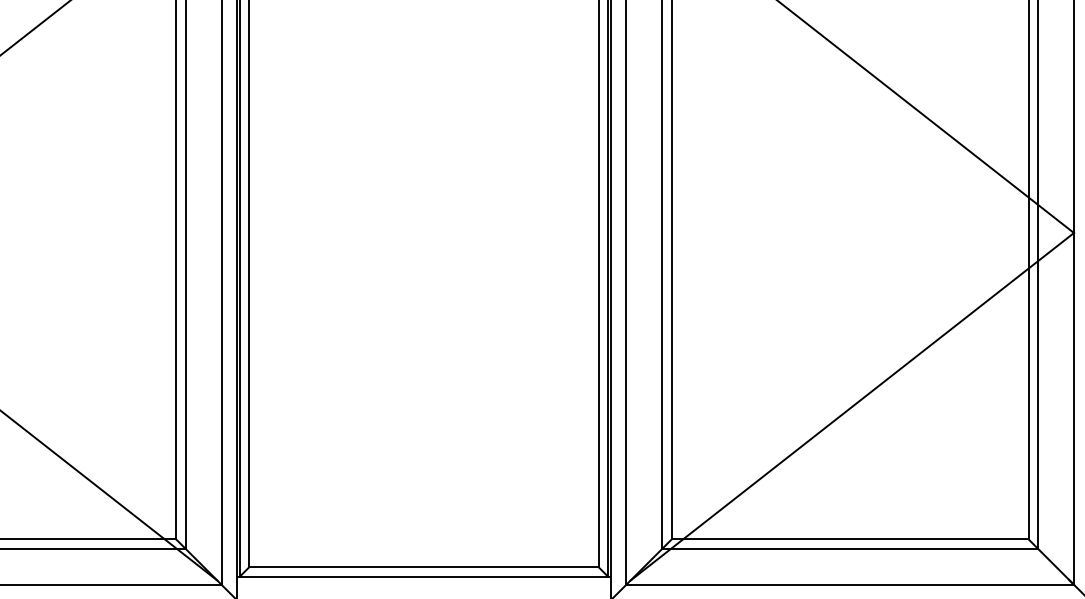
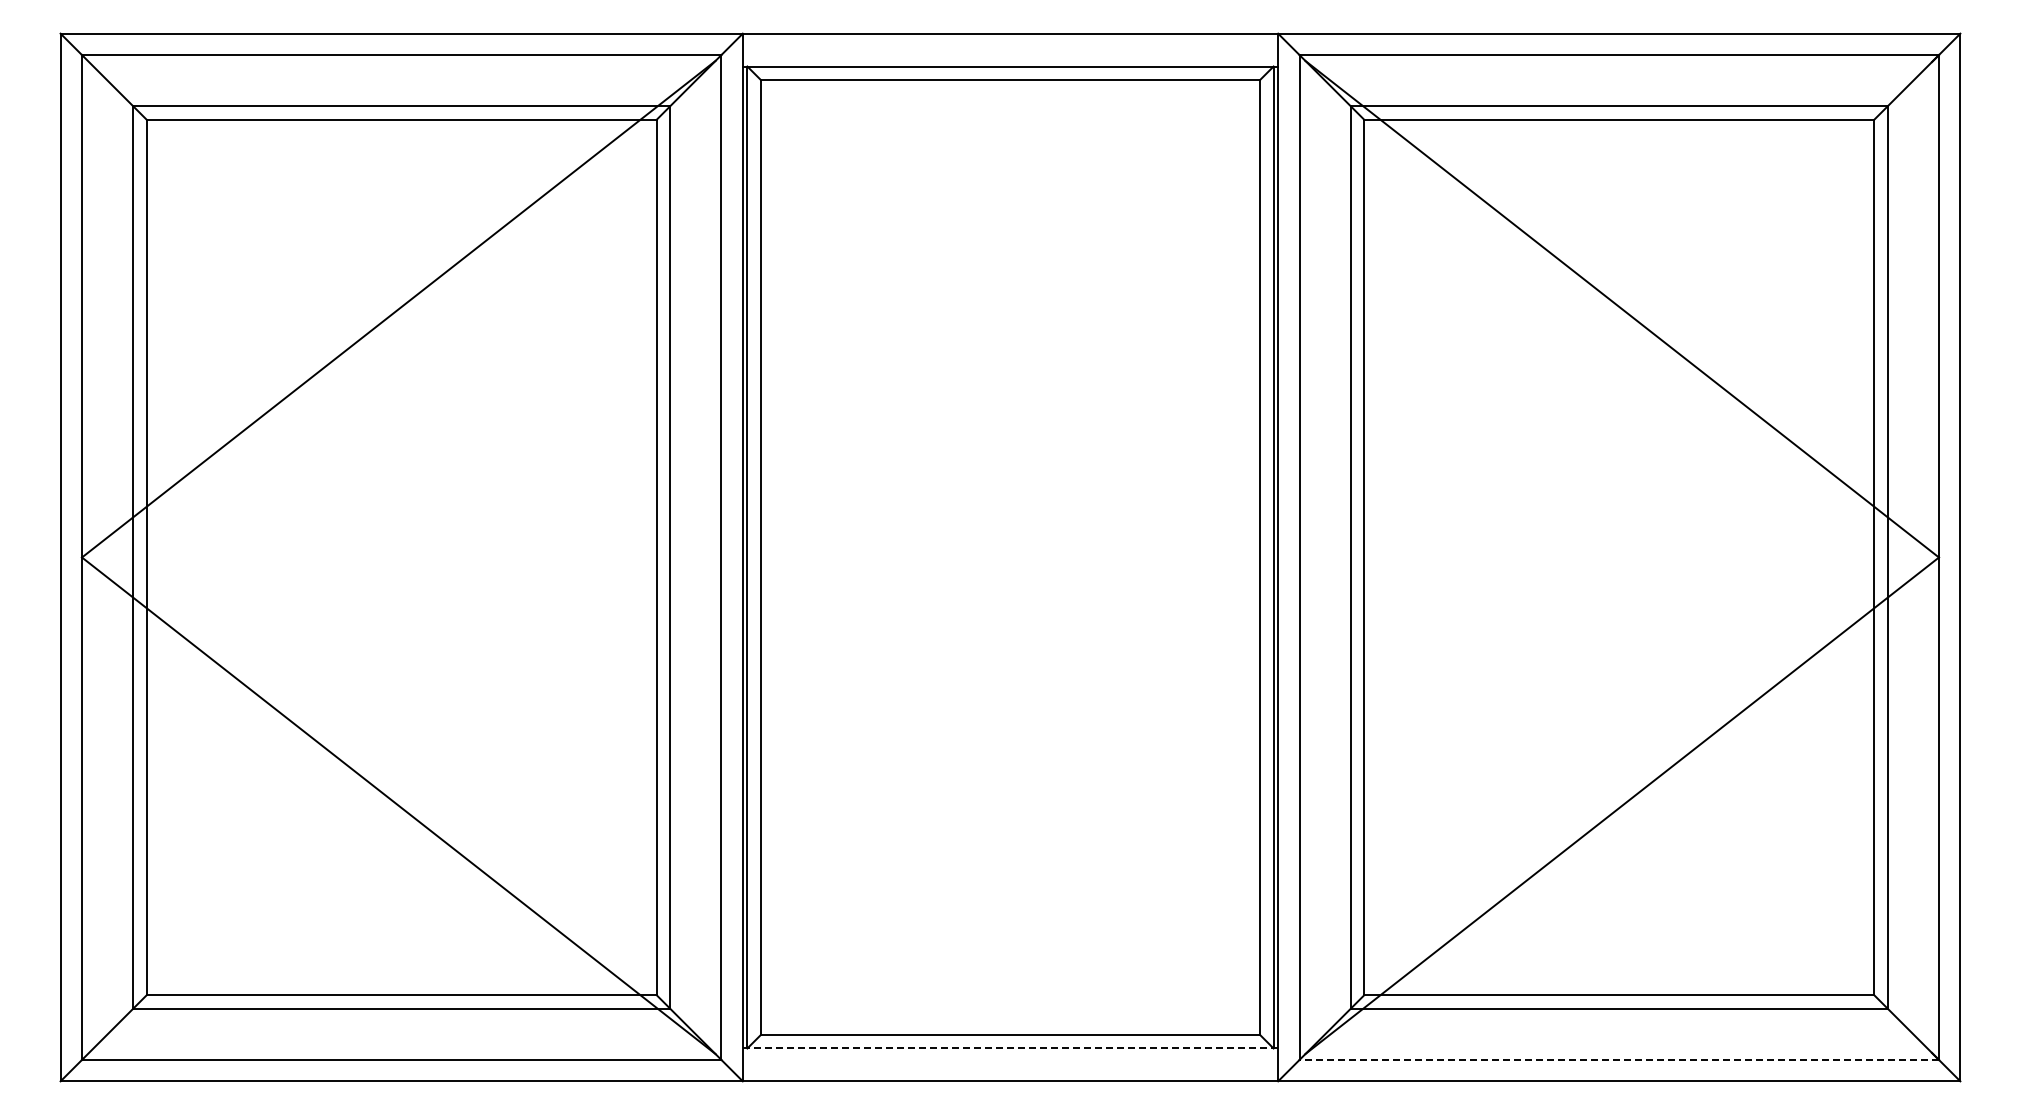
line: (423, 576) -> (1010, 1048), solid -> dashed
line: (850, 584) -> (1619, 1059), solid -> dashed

